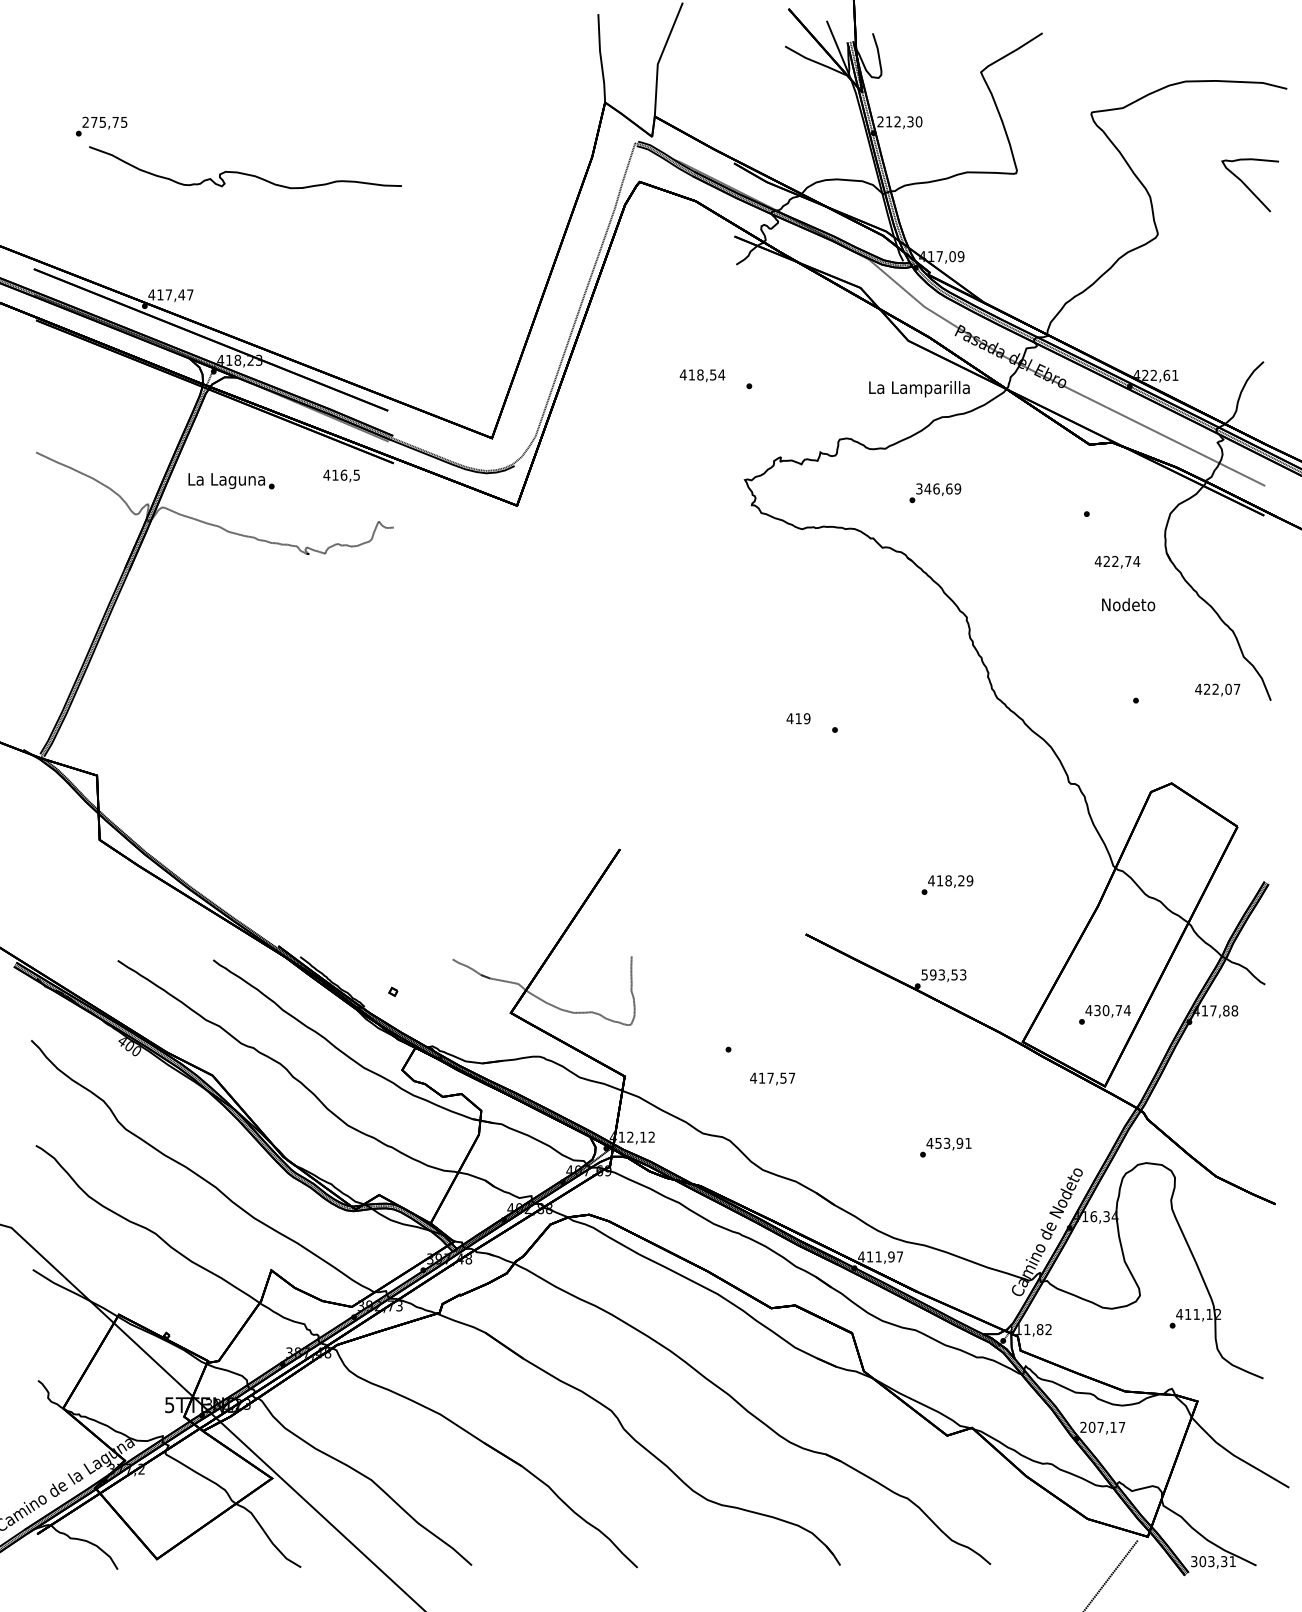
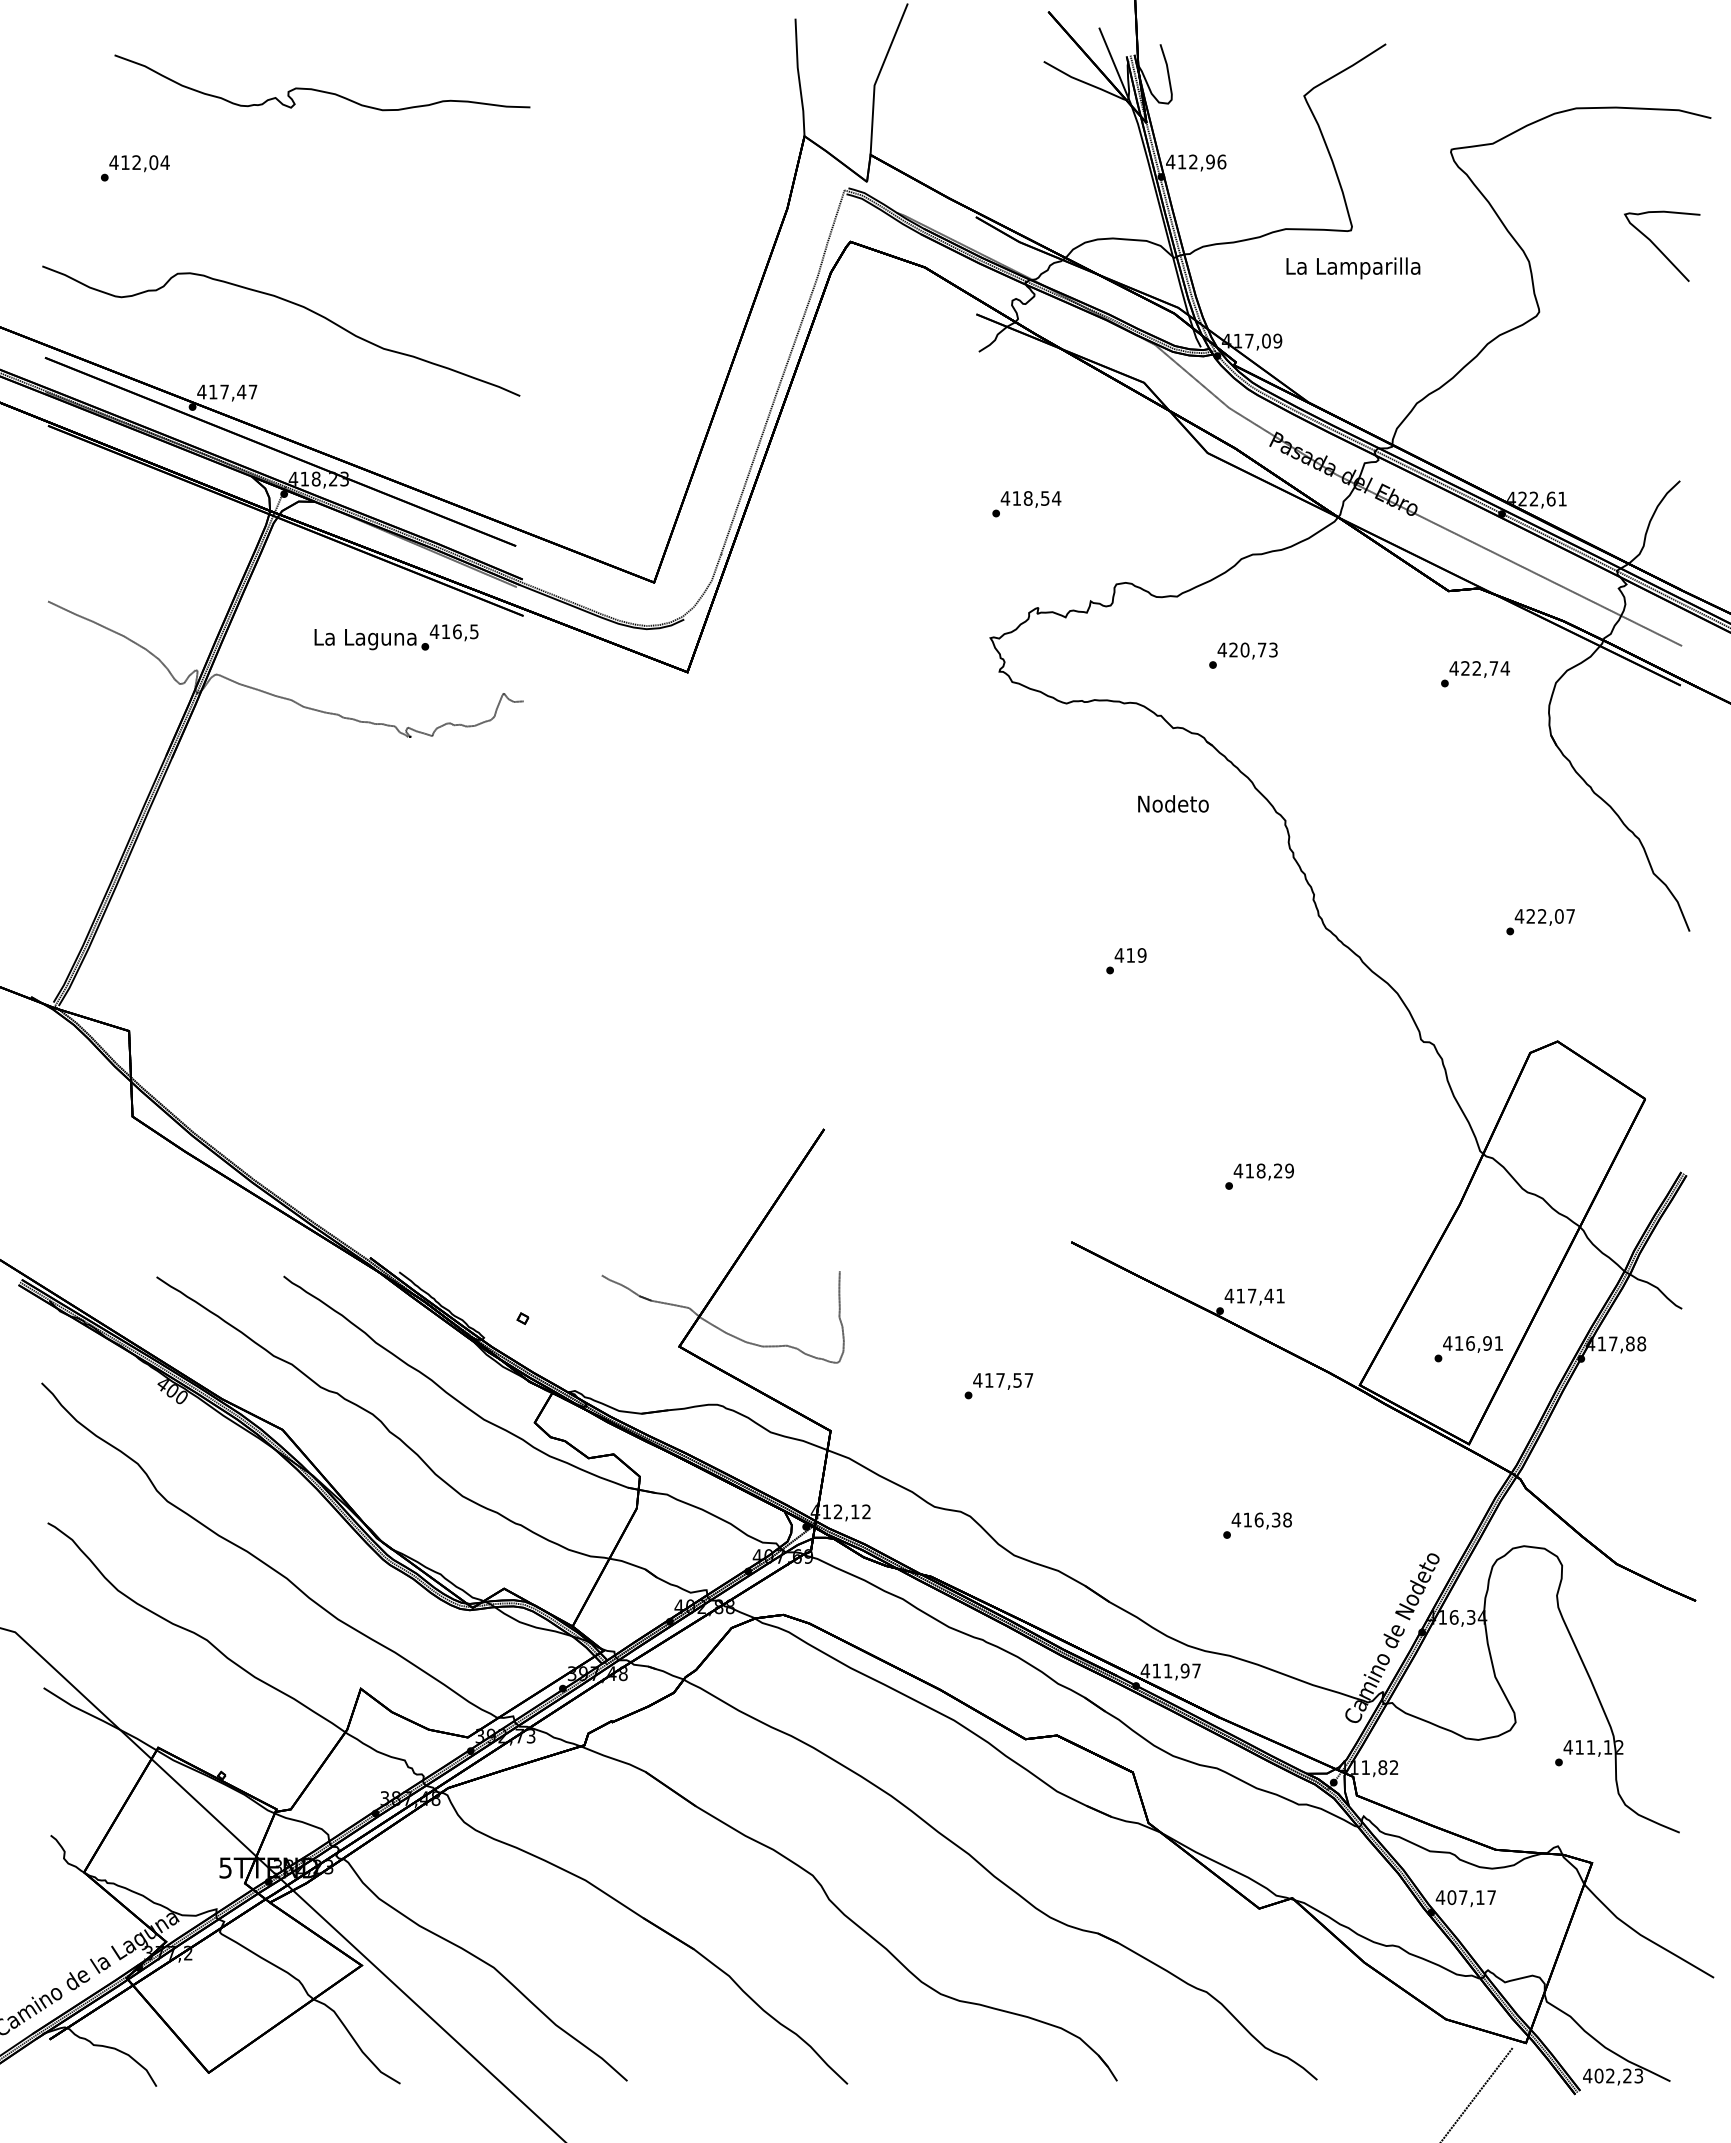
text: (899, 121) -> (1196, 161), 212,30 -> 412,96
text: (104, 122) -> (139, 162), 275,75 -> 412,04
curve: (245, 173) -> (322, 90), moved
curve: (220, 229) -> (293, 304), added
text: (702, 375) -> (1030, 499), moved
text: (919, 389) -> (1353, 268), moved
text: (231, 481) -> (371, 639), moved
text: (938, 488) -> (1247, 649), 346,69 -> 420,73
text: (1117, 562) -> (1479, 669), moved
text: (1128, 604) -> (1173, 803), moved
text: (1217, 690) -> (1544, 917), moved
text: (798, 718) -> (1130, 955), moved
text: (943, 974) -> (1254, 1295), 593,53 -> 417,41
text: (1112, 1010) -> (1478, 1343), 430,74 -> 416,91
text: (772, 1079) -> (1003, 1381), moved
text: (953, 1142) -> (1267, 1519), 453,91 -> 416,38
text: (1083, 1427) -> (1440, 1897), 207,17 -> 407,17
text: (1213, 1561) -> (1613, 2075), 303,31 -> 402,23

